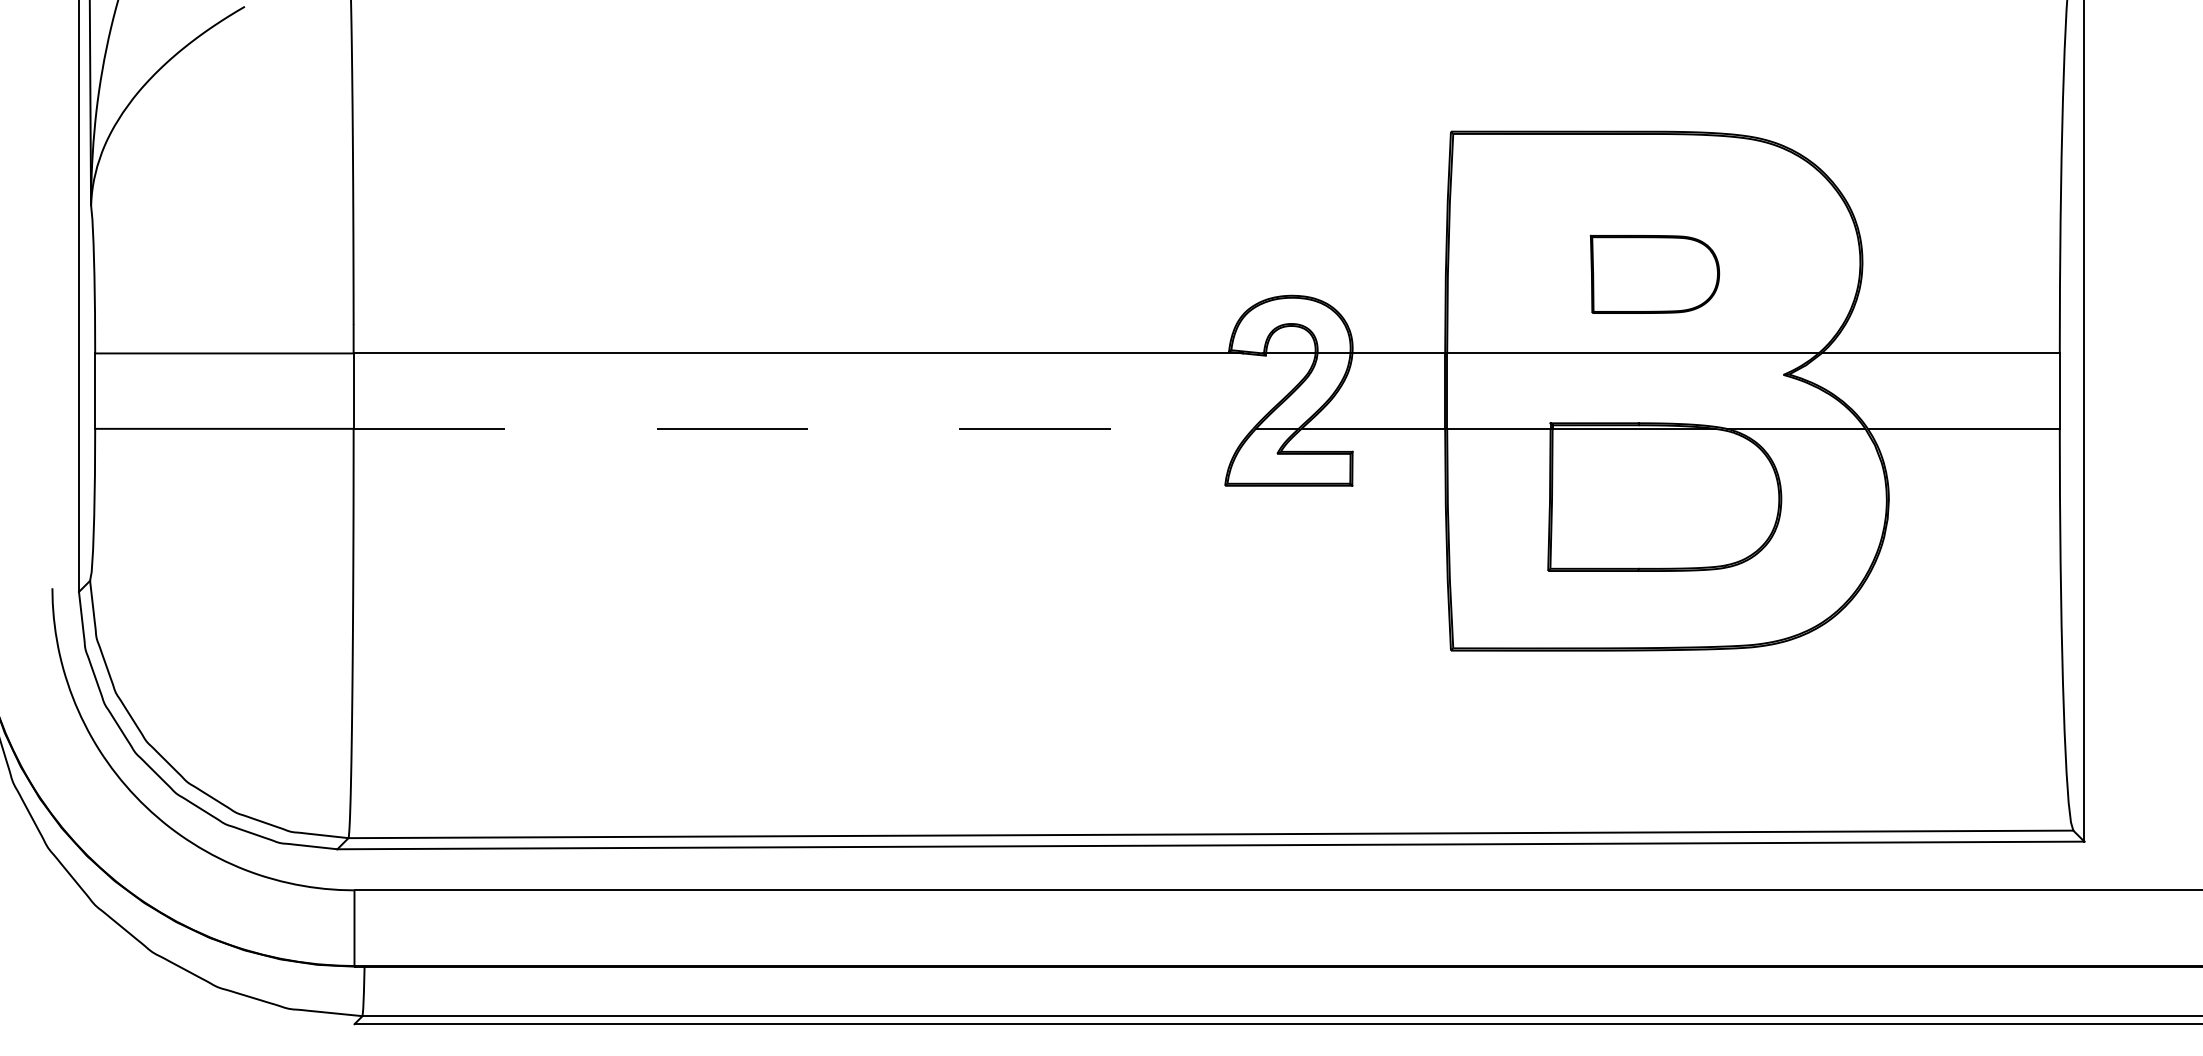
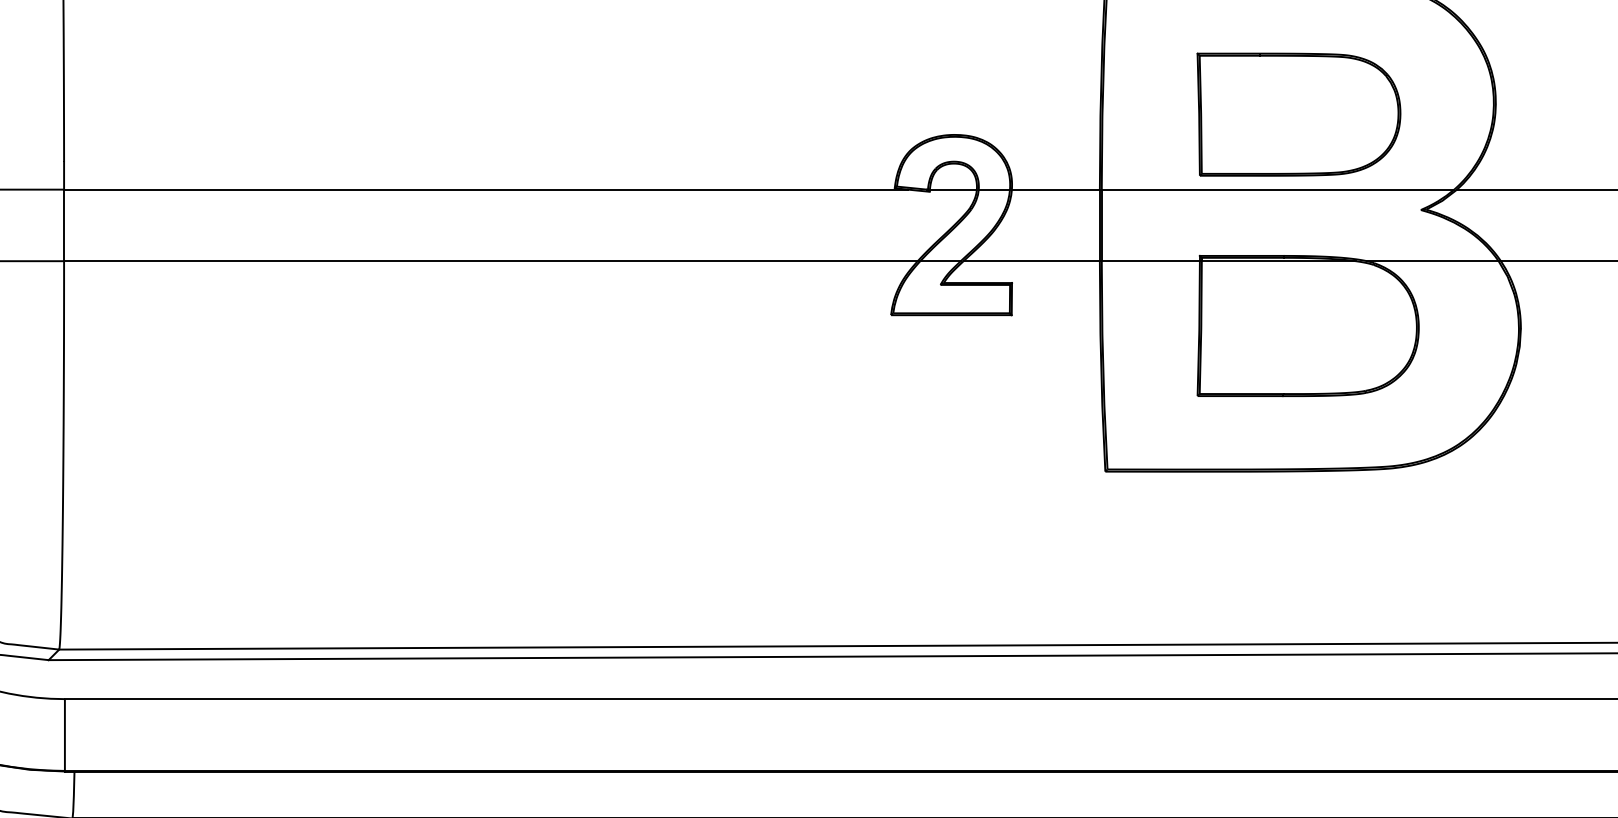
part: (1654, 274) -> (1298, 114), size x1.67
line: (803, 428) -> (490, 260), dashed -> solid

